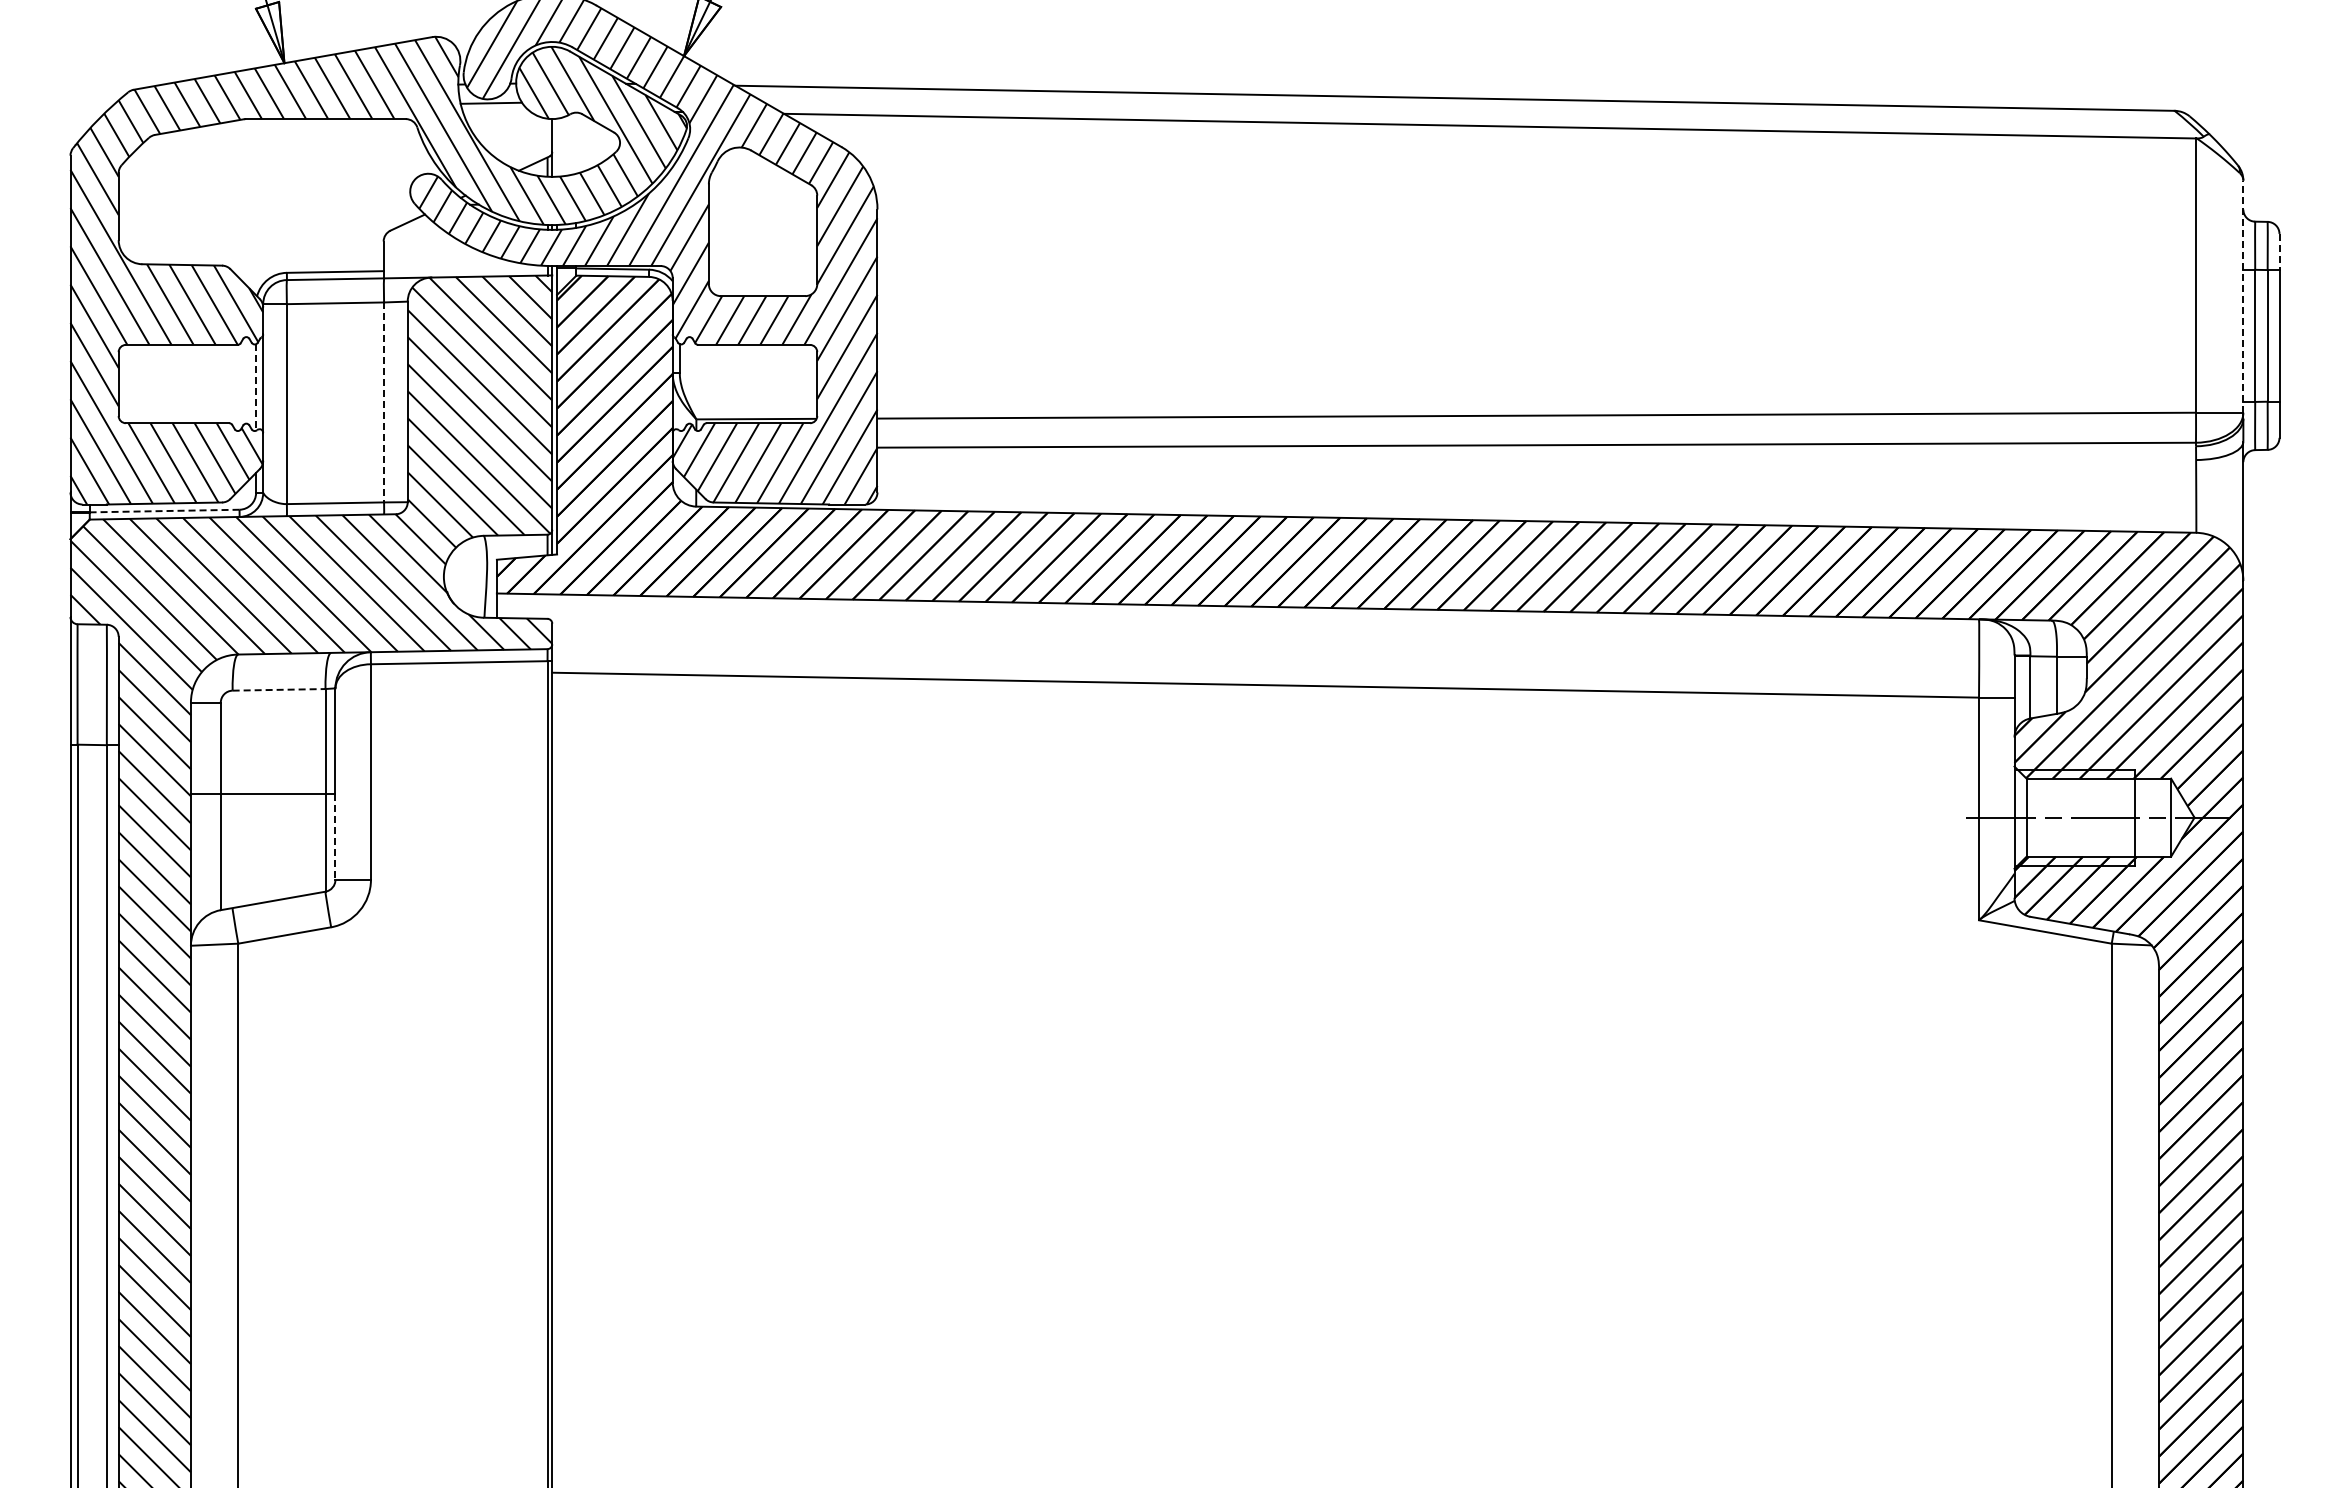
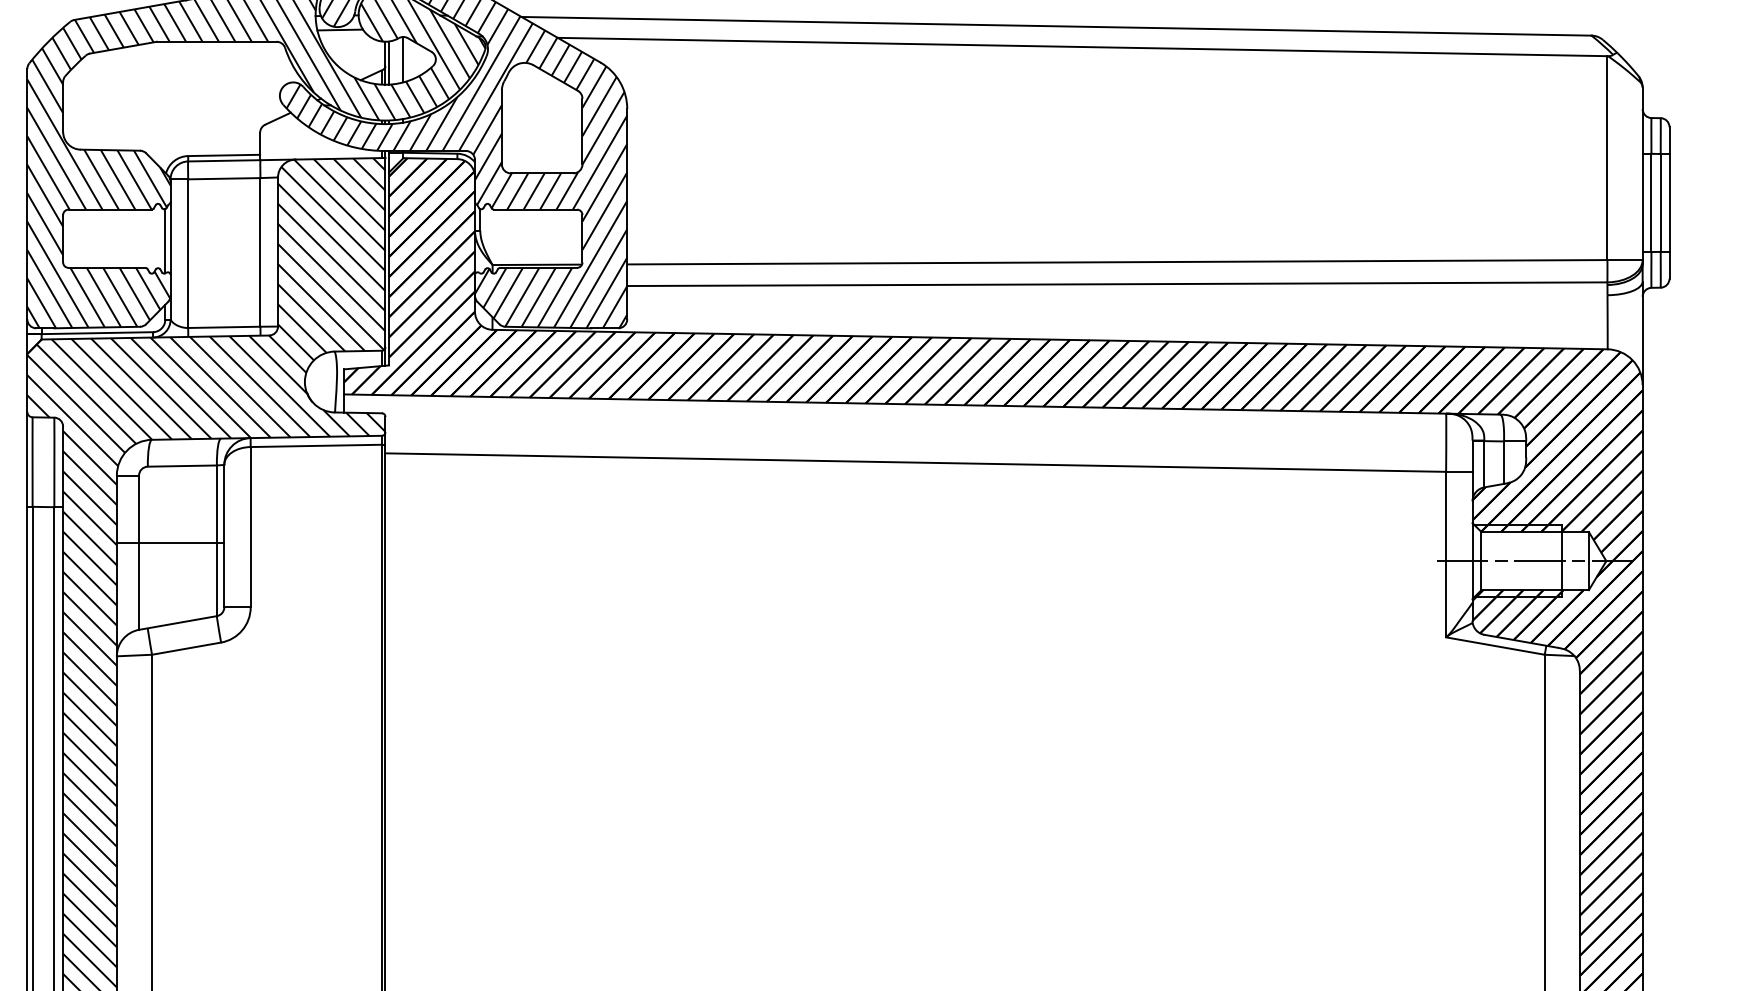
line: (576, 142) -> (403, 59), added
line: (557, 147) -> (389, 62), added
line: (2279, 252) -> (1669, 140), dashed -> solid
line: (2243, 296) -> (1642, 173), dashed -> solid
line: (256, 388) -> (165, 242), dashed -> solid
line: (384, 402) -> (260, 252), dashed -> solid
line: (164, 511) -> (97, 333), dashed -> solid
line: (279, 689) -> (182, 465), dashed -> solid
line: (335, 837) -> (224, 575), dashed -> solid

